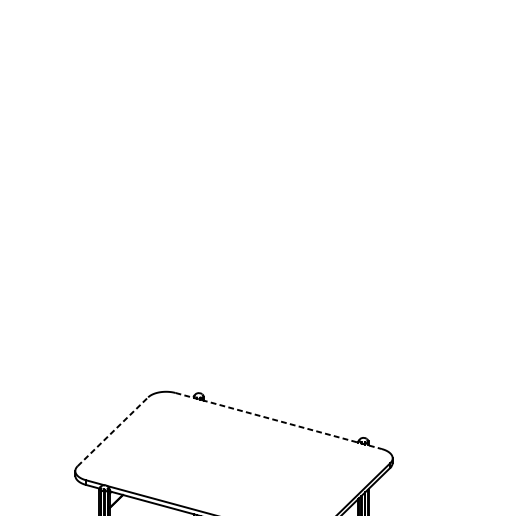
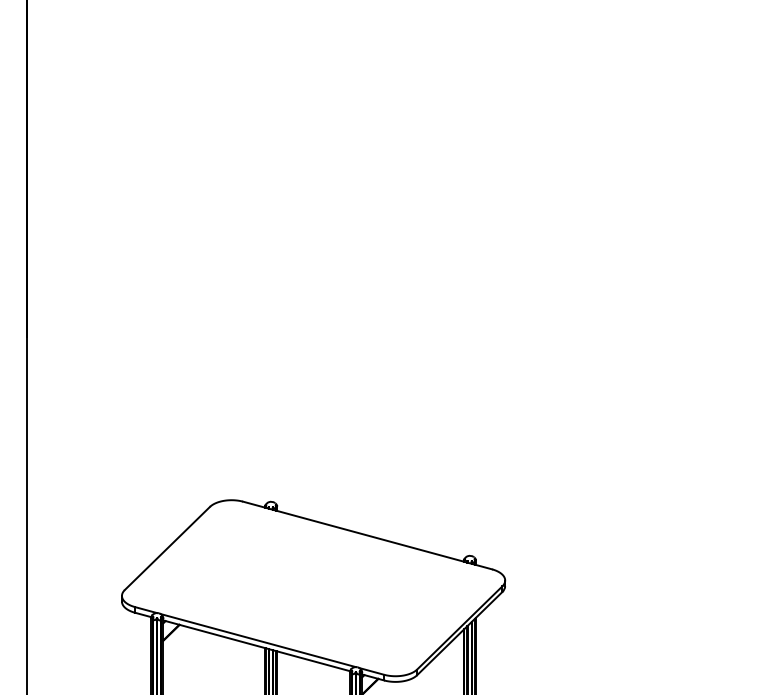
line: (279, 421) -> (368, 535), dashed -> solid
line: (113, 431) -> (167, 548), dashed -> solid

